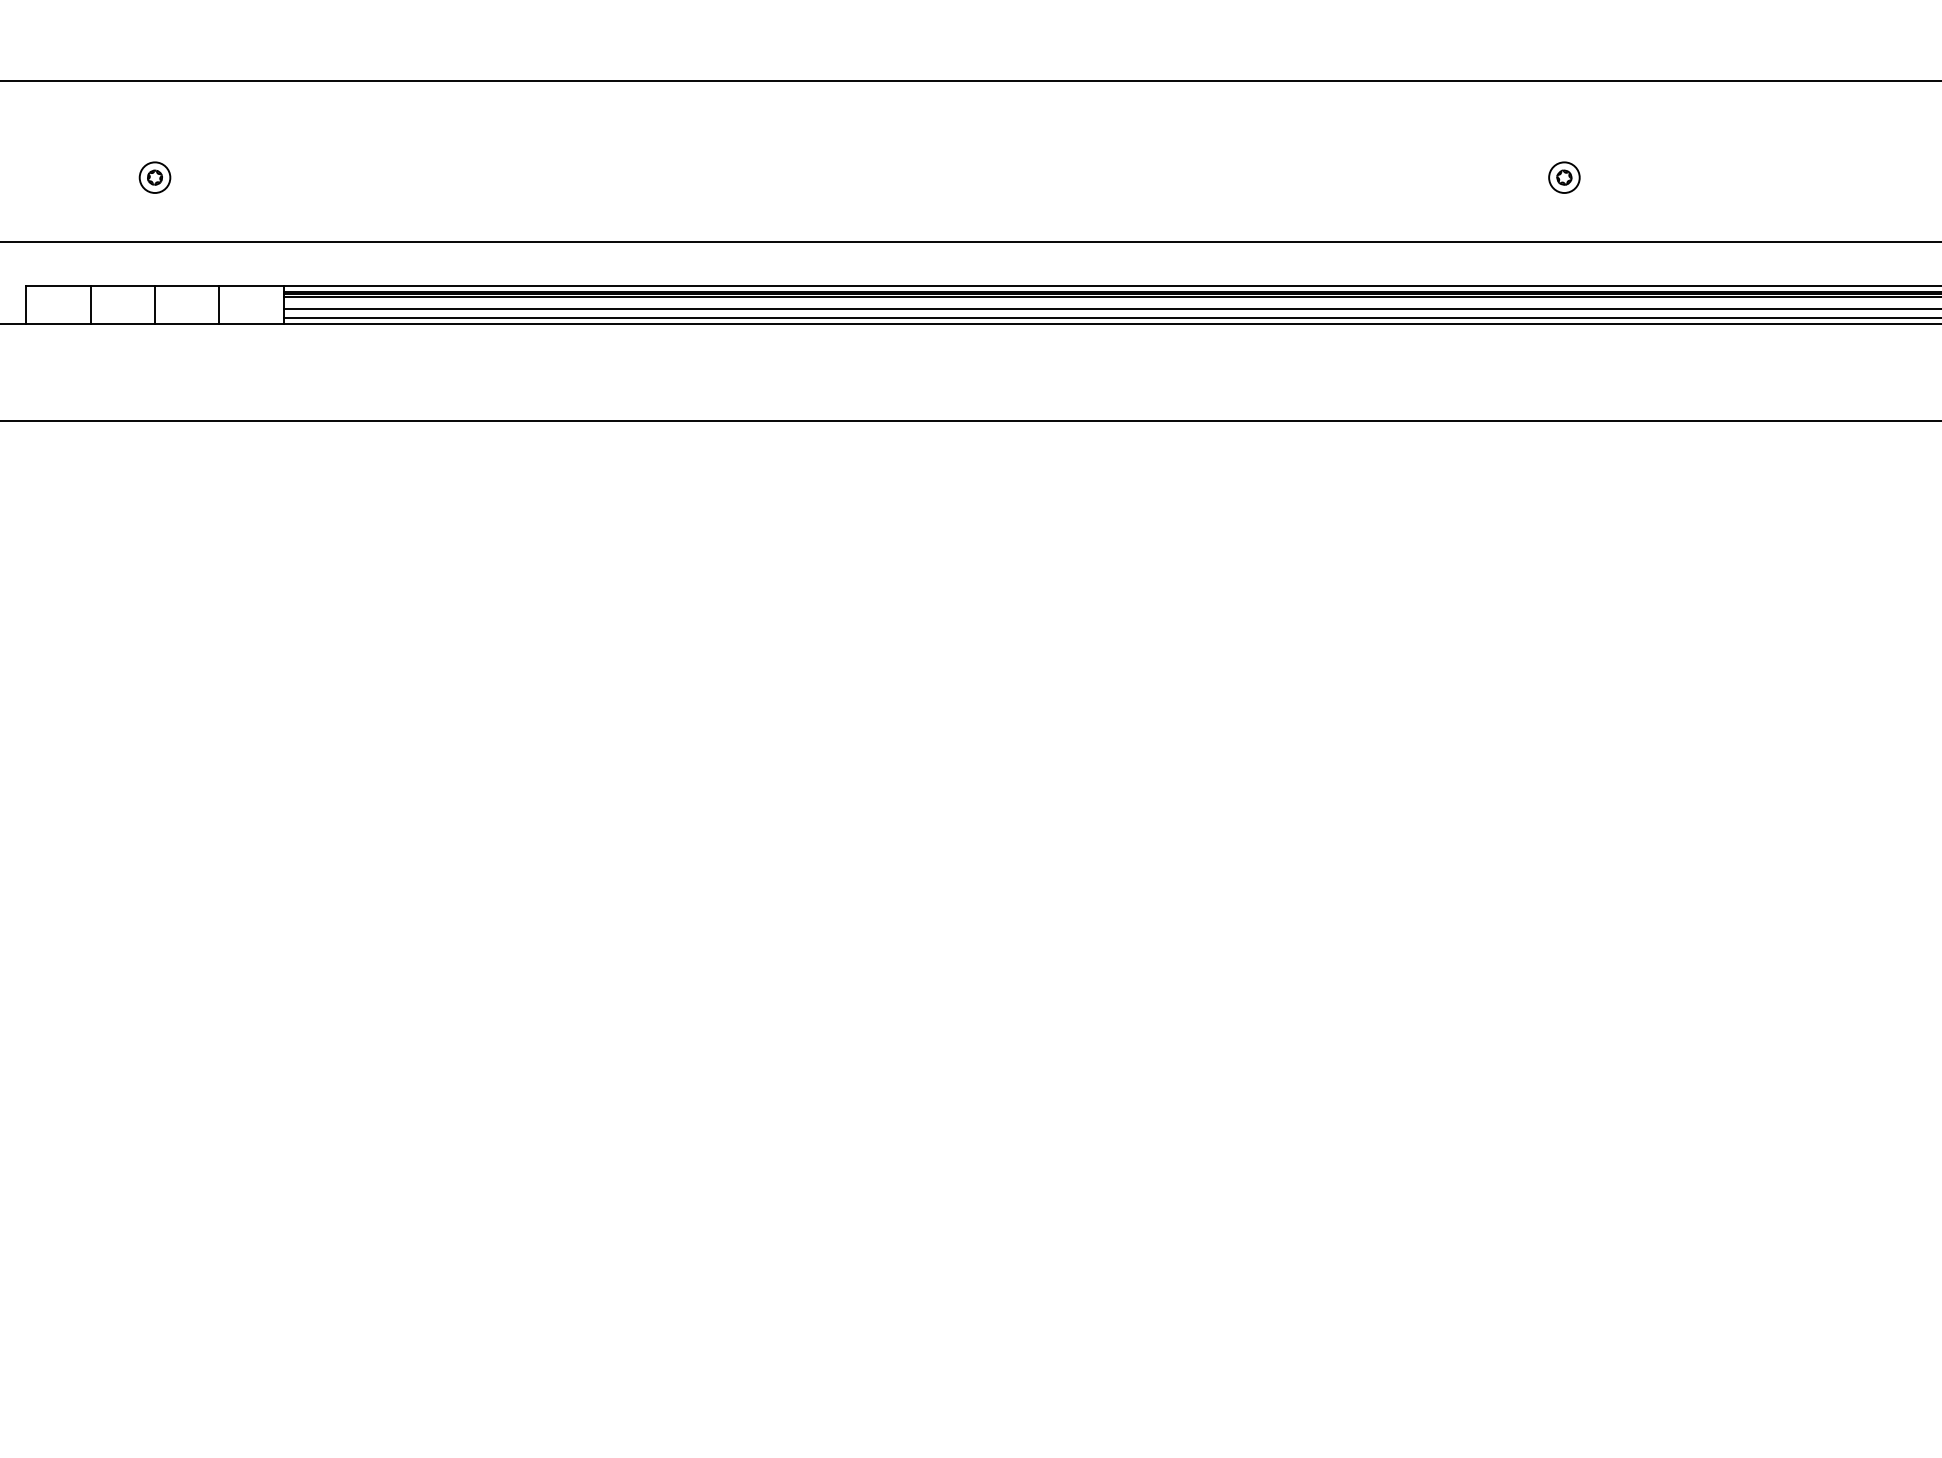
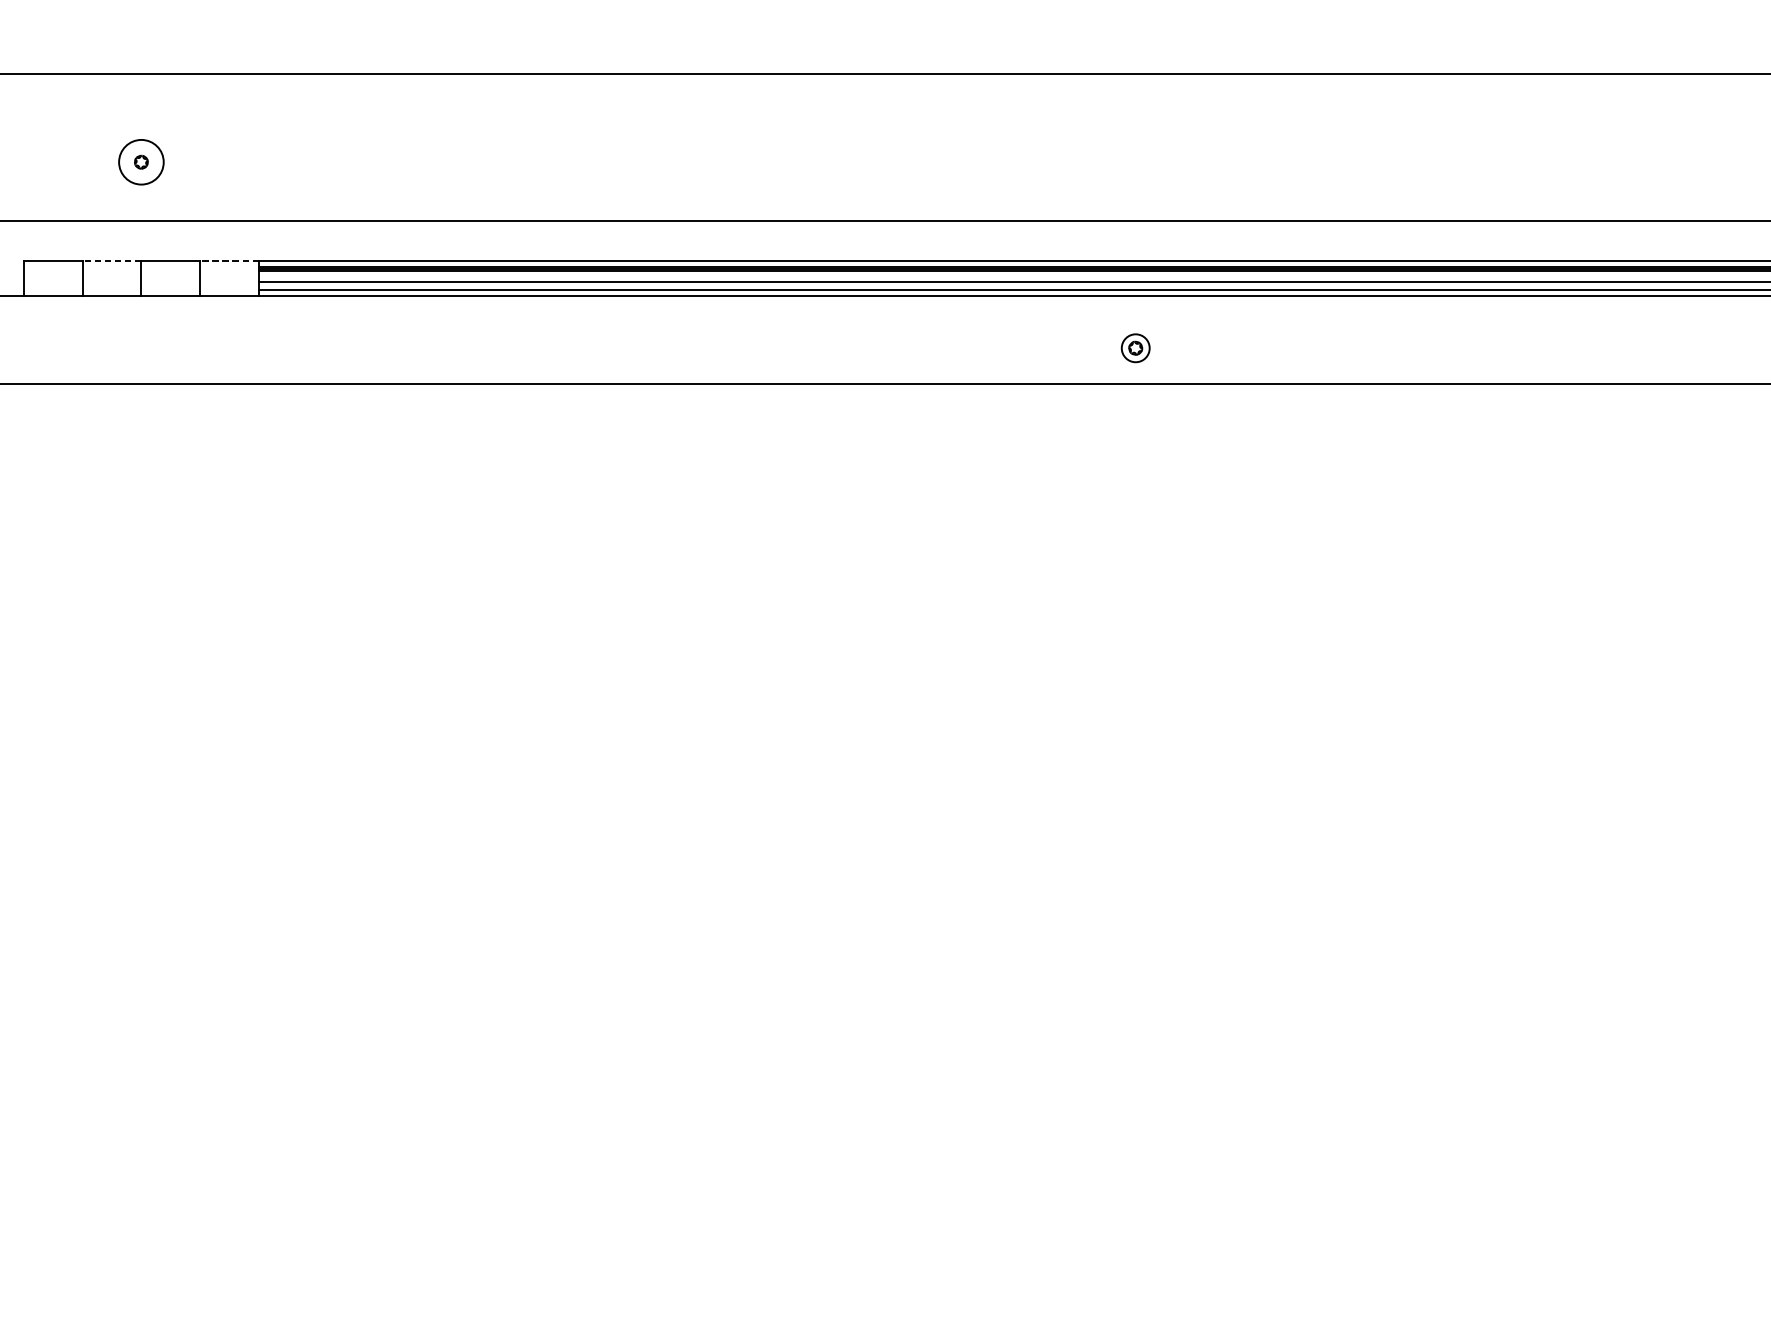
circle: (154, 177) -> (140, 162), size x1.6
part: (1564, 177) -> (1135, 348), moved
line: (122, 285) -> (111, 260), solid -> dashed
line: (251, 285) -> (229, 260), solid -> dashed

